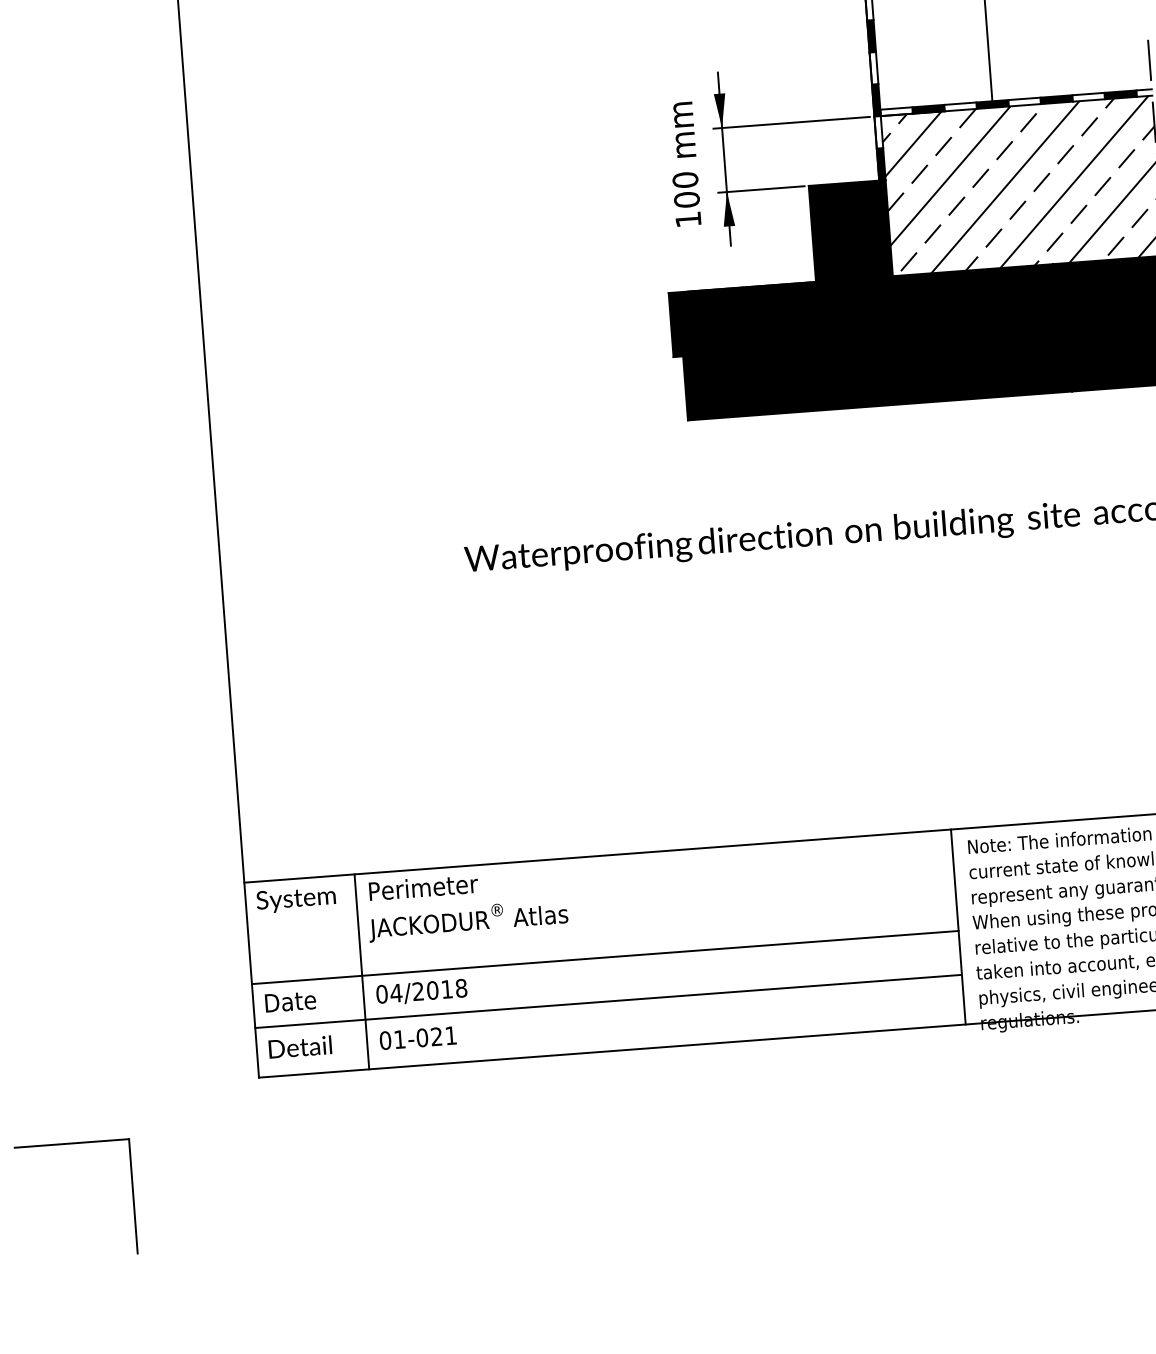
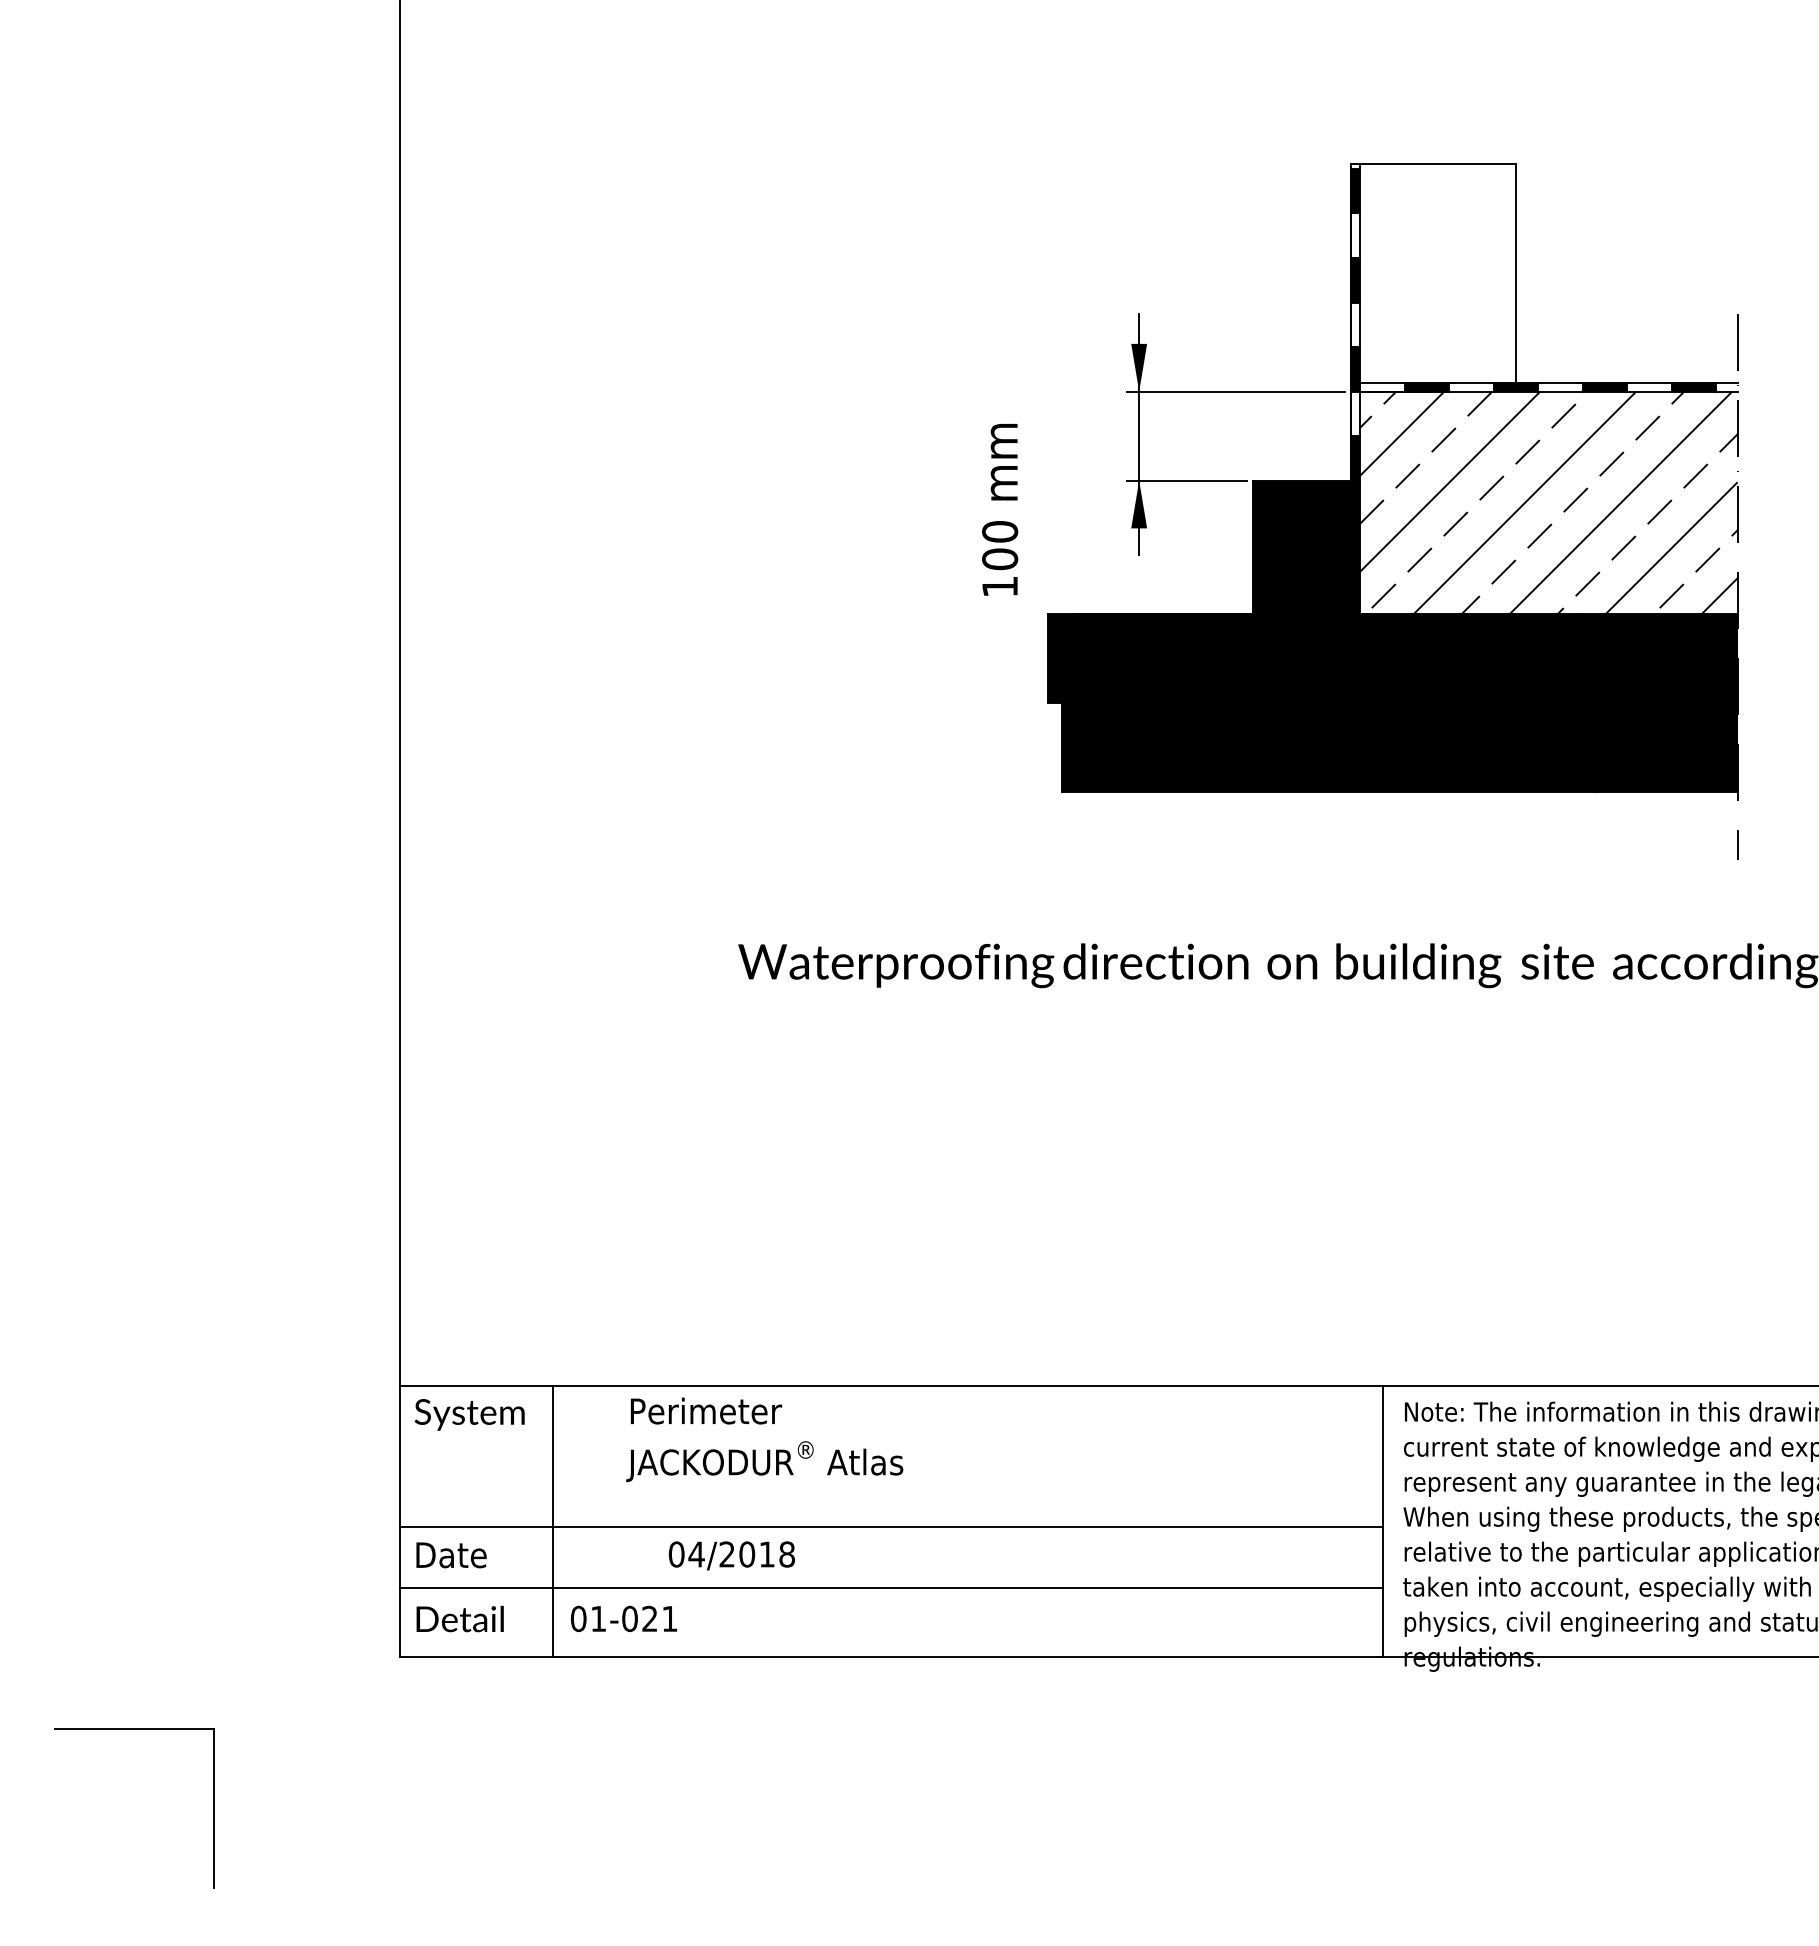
text: (684, 164) -> (1000, 509), moved
text: (466, 904) -> (764, 1439), moved
text: (421, 992) -> (731, 1555), moved

